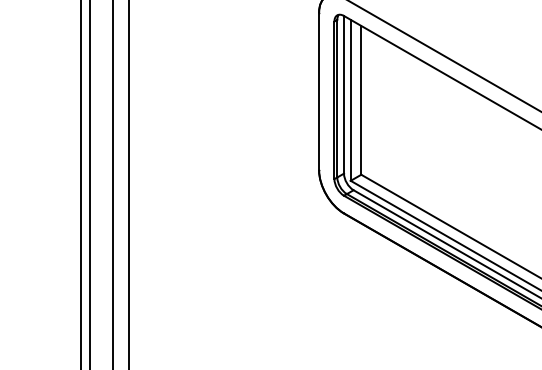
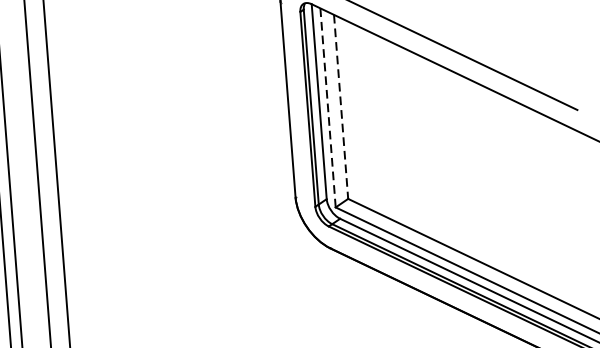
line: (350, 99) -> (327, 106), solid -> dashed
line: (361, 100) -> (341, 107), solid -> dashed

